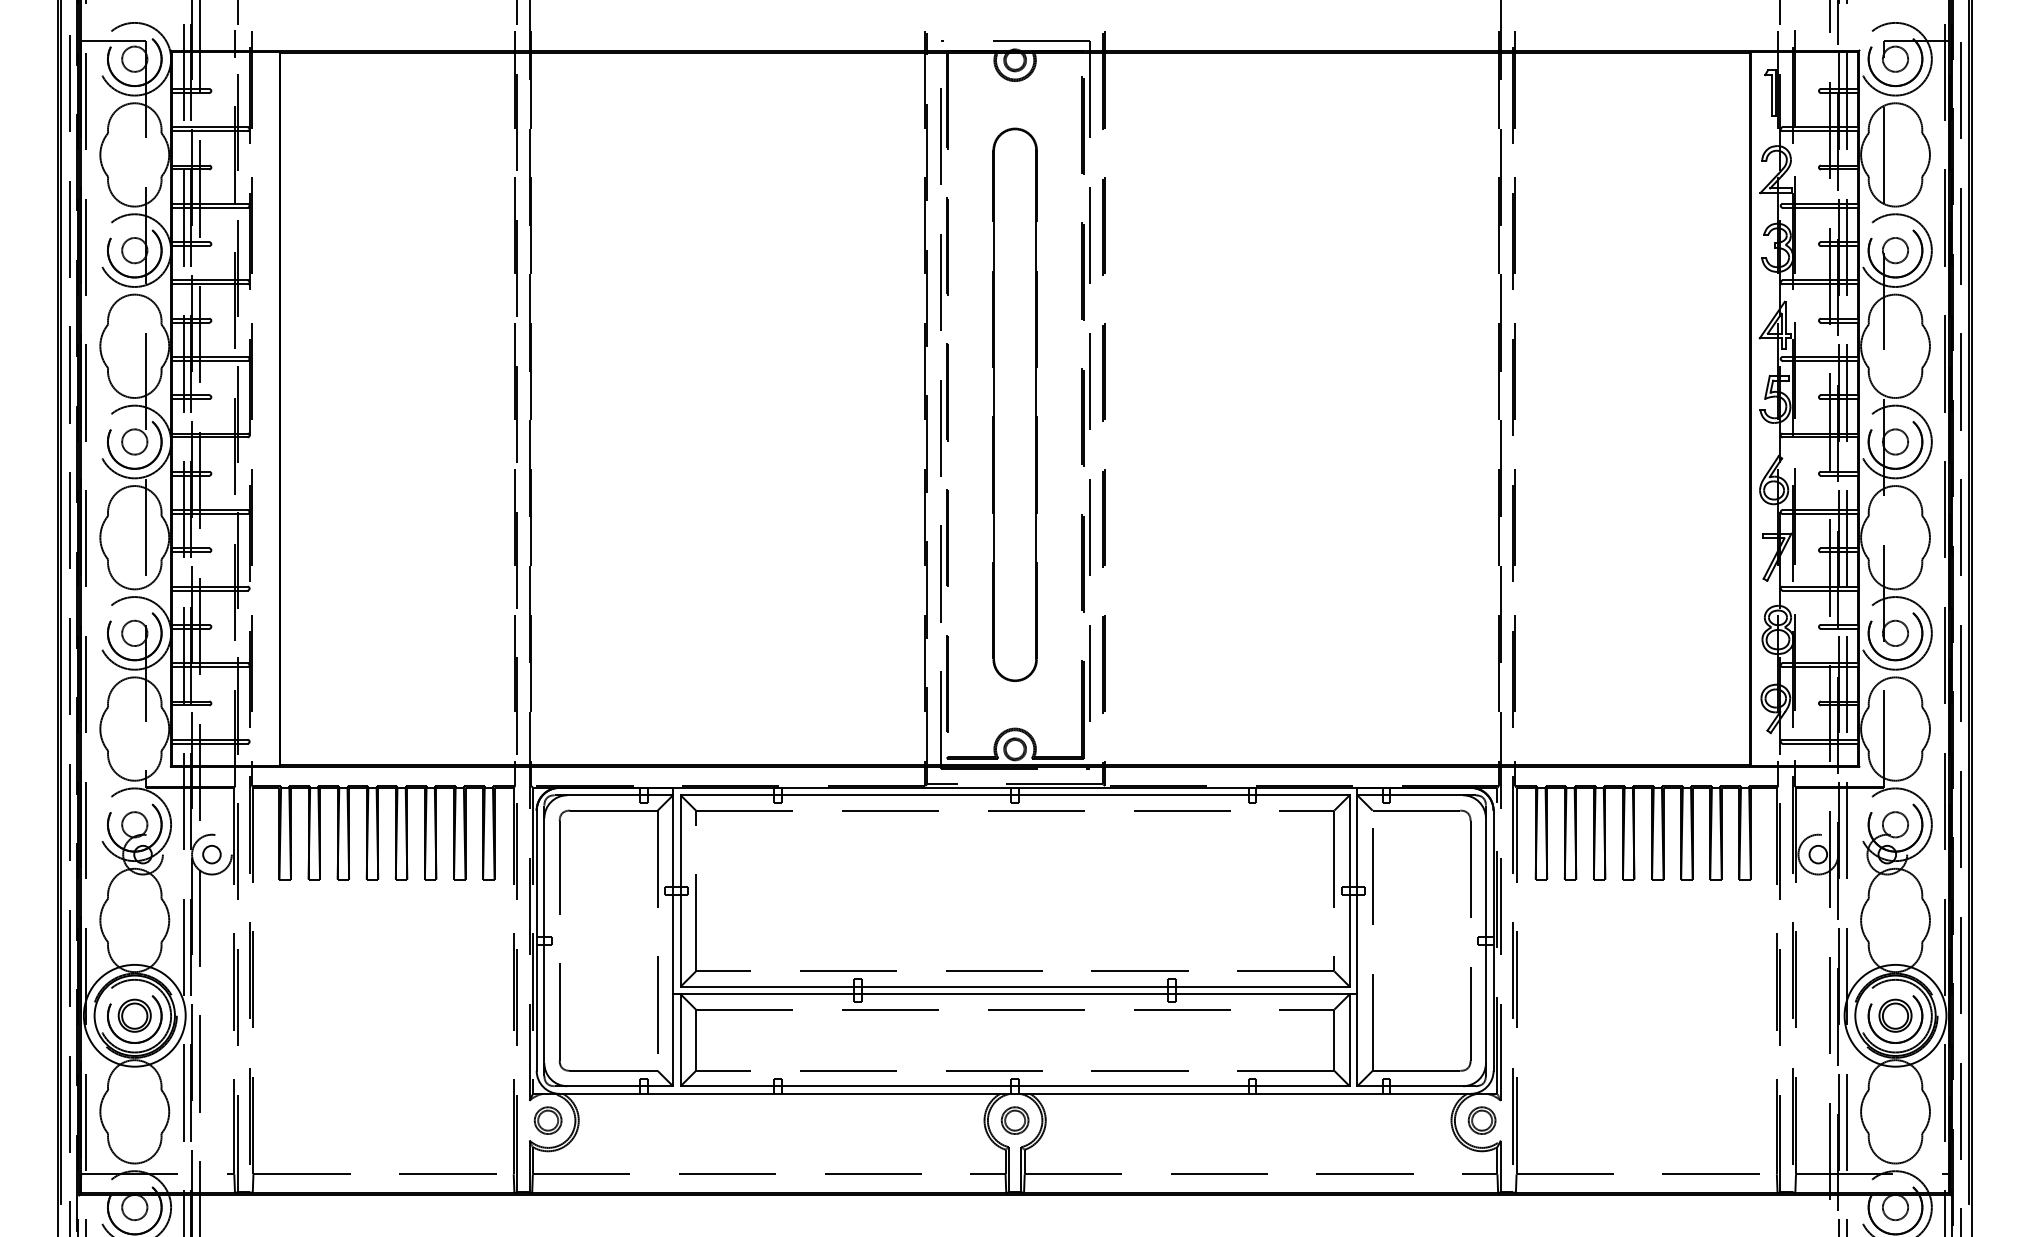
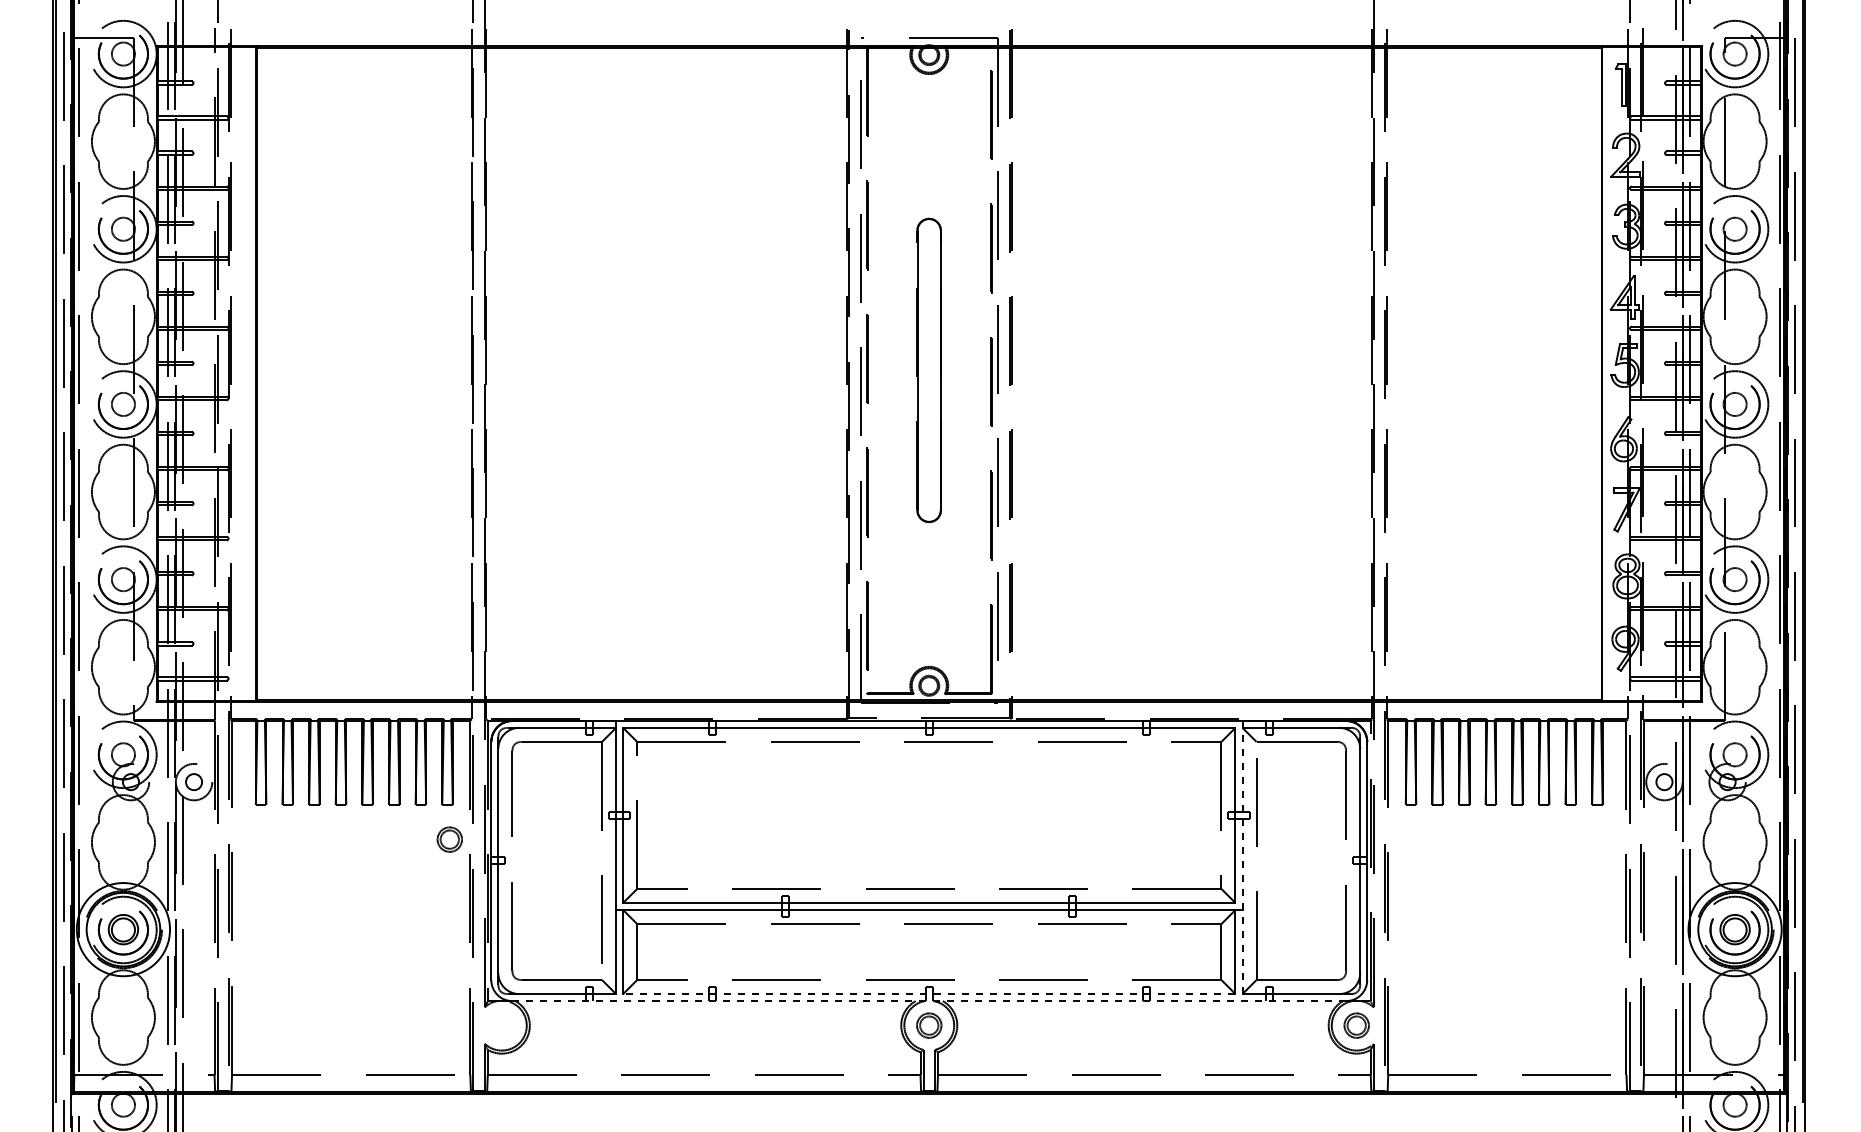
part: (1014, 404) -> (928, 370), size x0.6
line: (1357, 940) -> (1242, 860), solid -> dashed
line: (1014, 1086) -> (928, 994), solid -> dashed
line: (1015, 1094) -> (929, 1001), solid -> dashed
part: (547, 1120) -> (449, 839), moved

